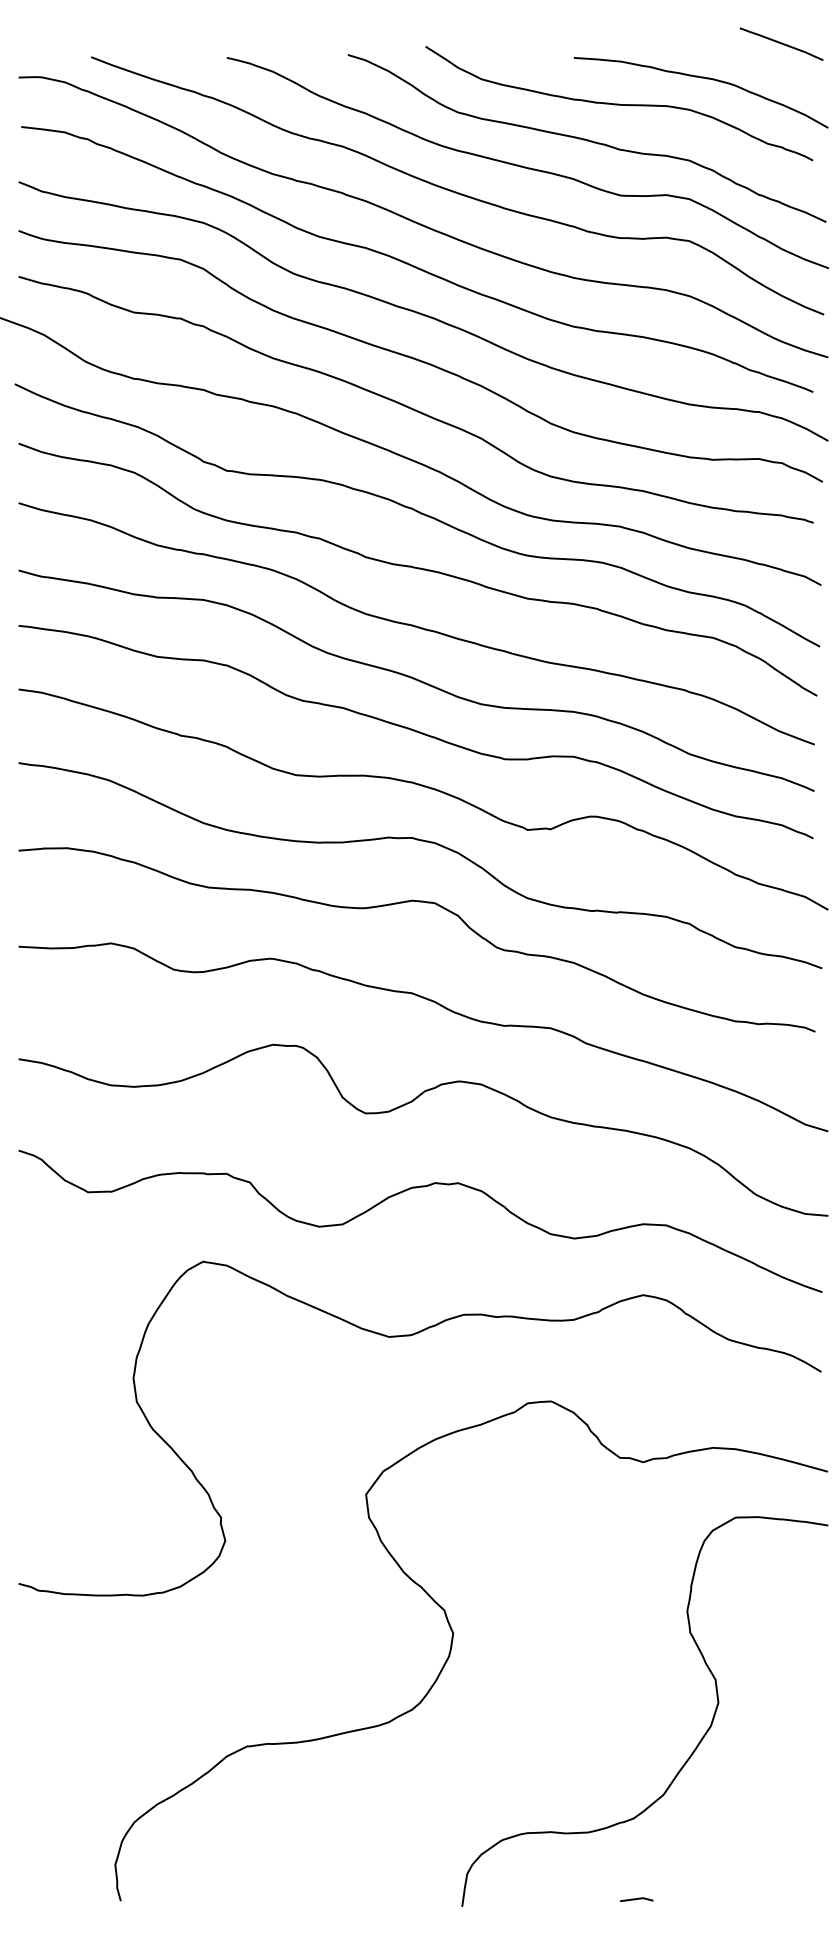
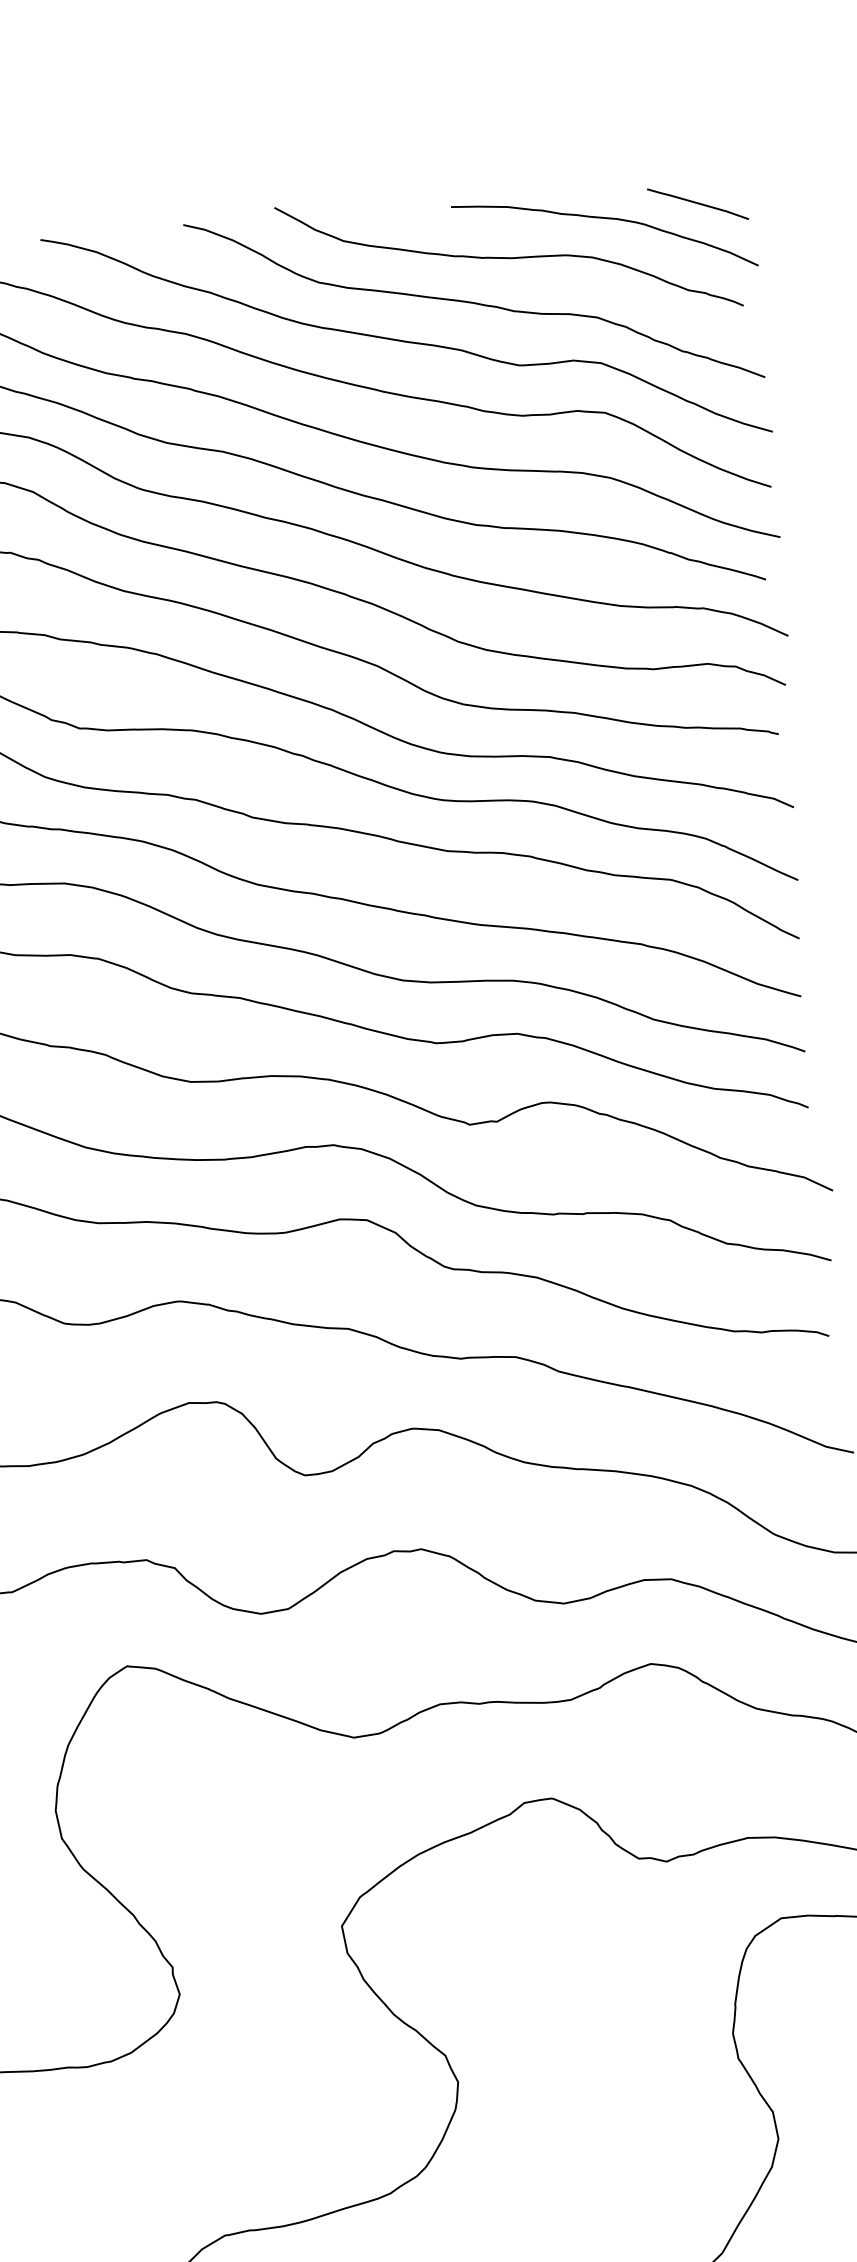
line: (781, 43) -> (697, 203), moved

